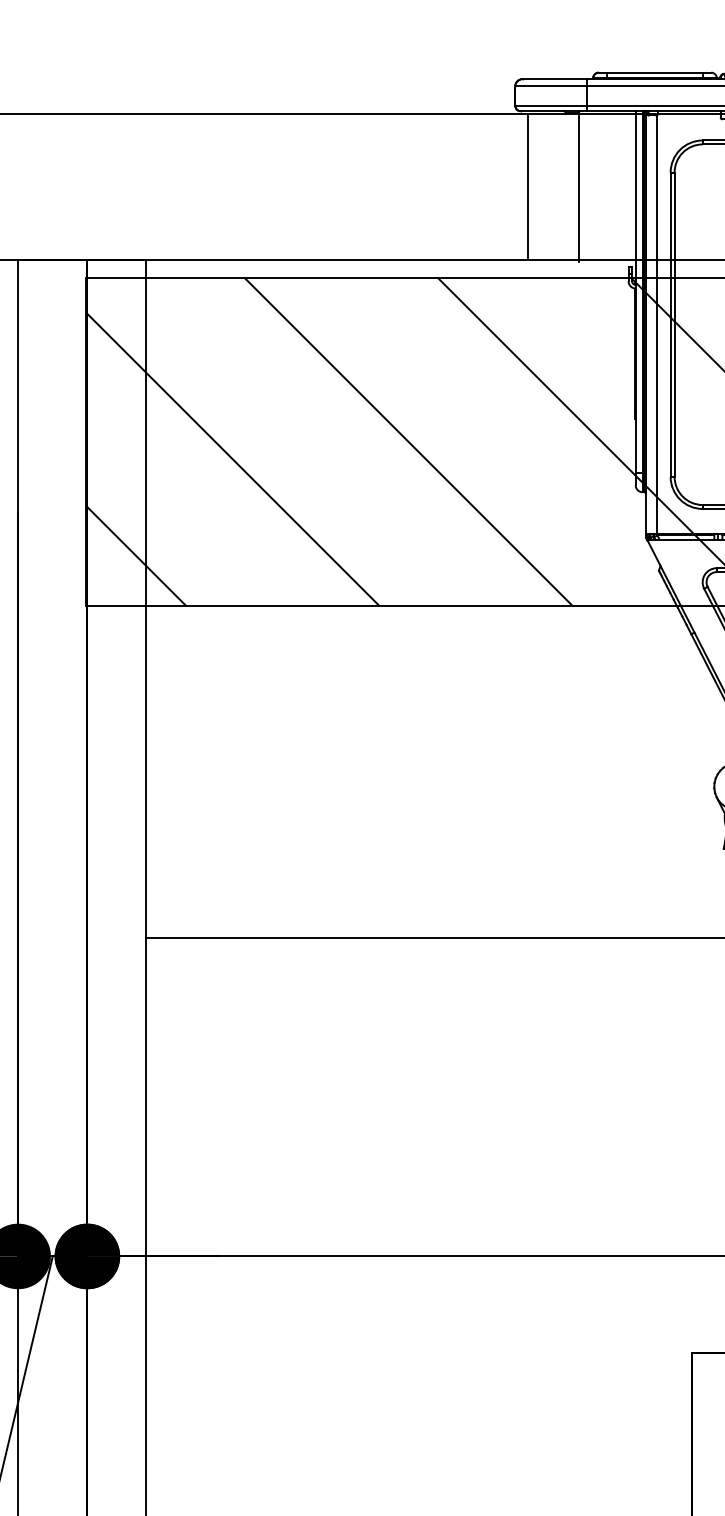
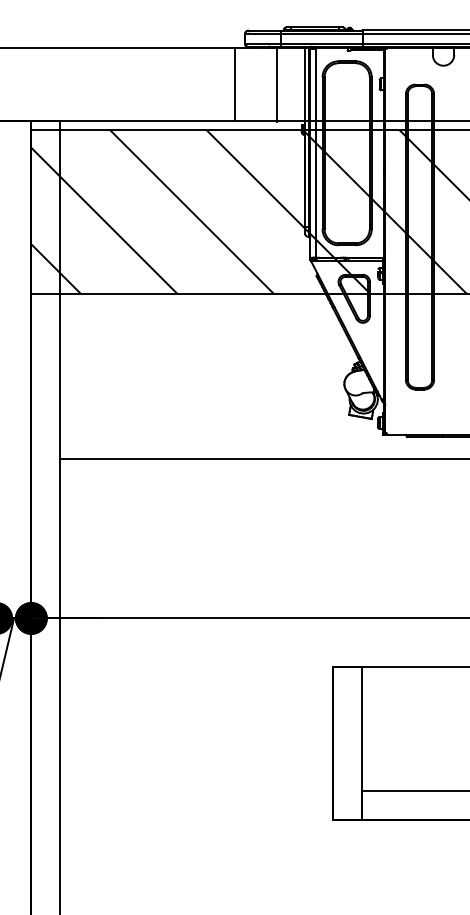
line: (528, 186) -> (235, 84), moved

